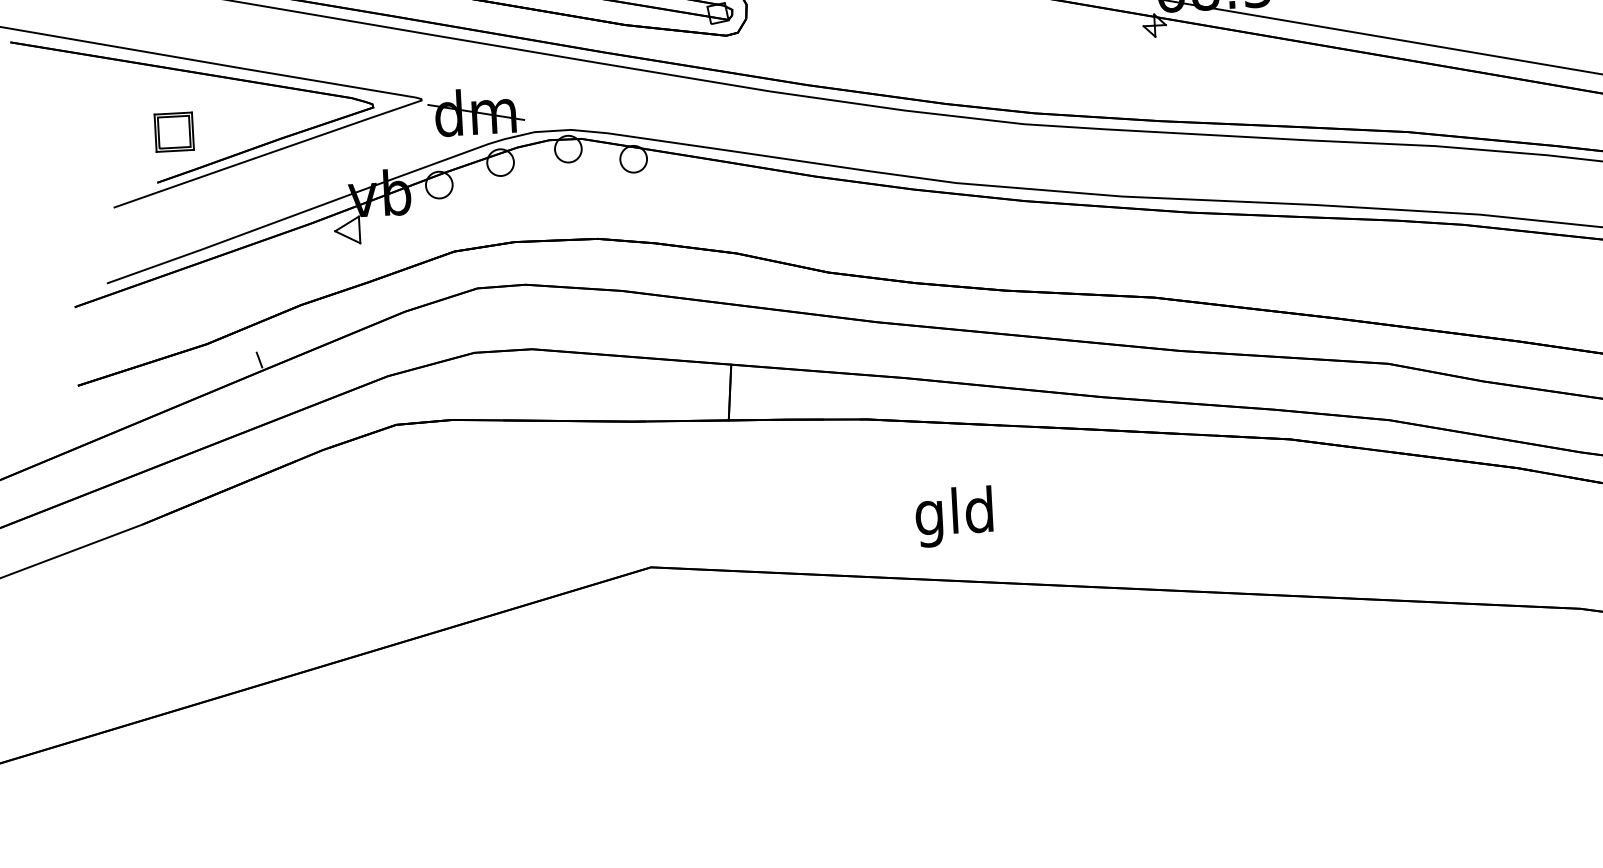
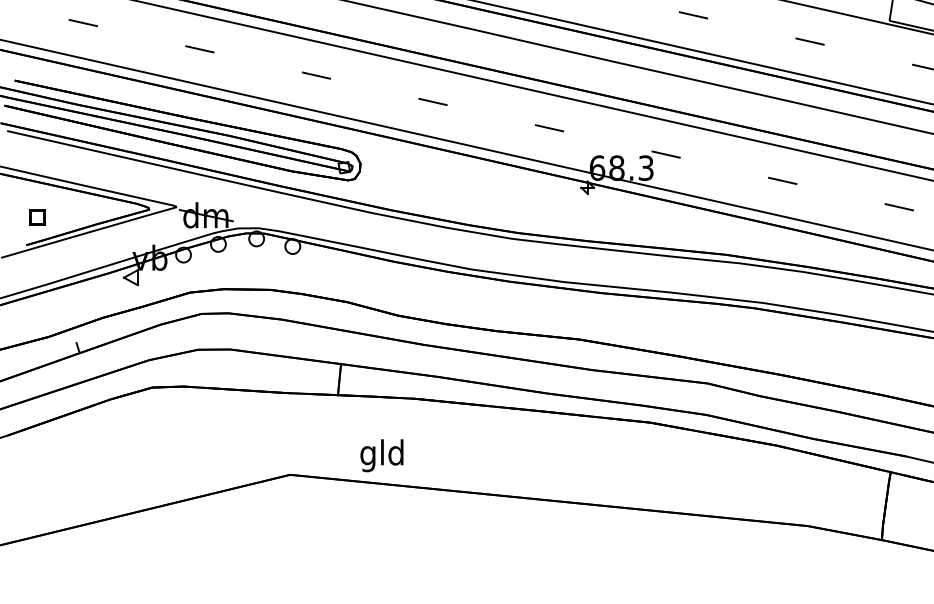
part: (174, 132) -> (37, 217), size x0.71
text: (953, 516) -> (381, 455), moved

